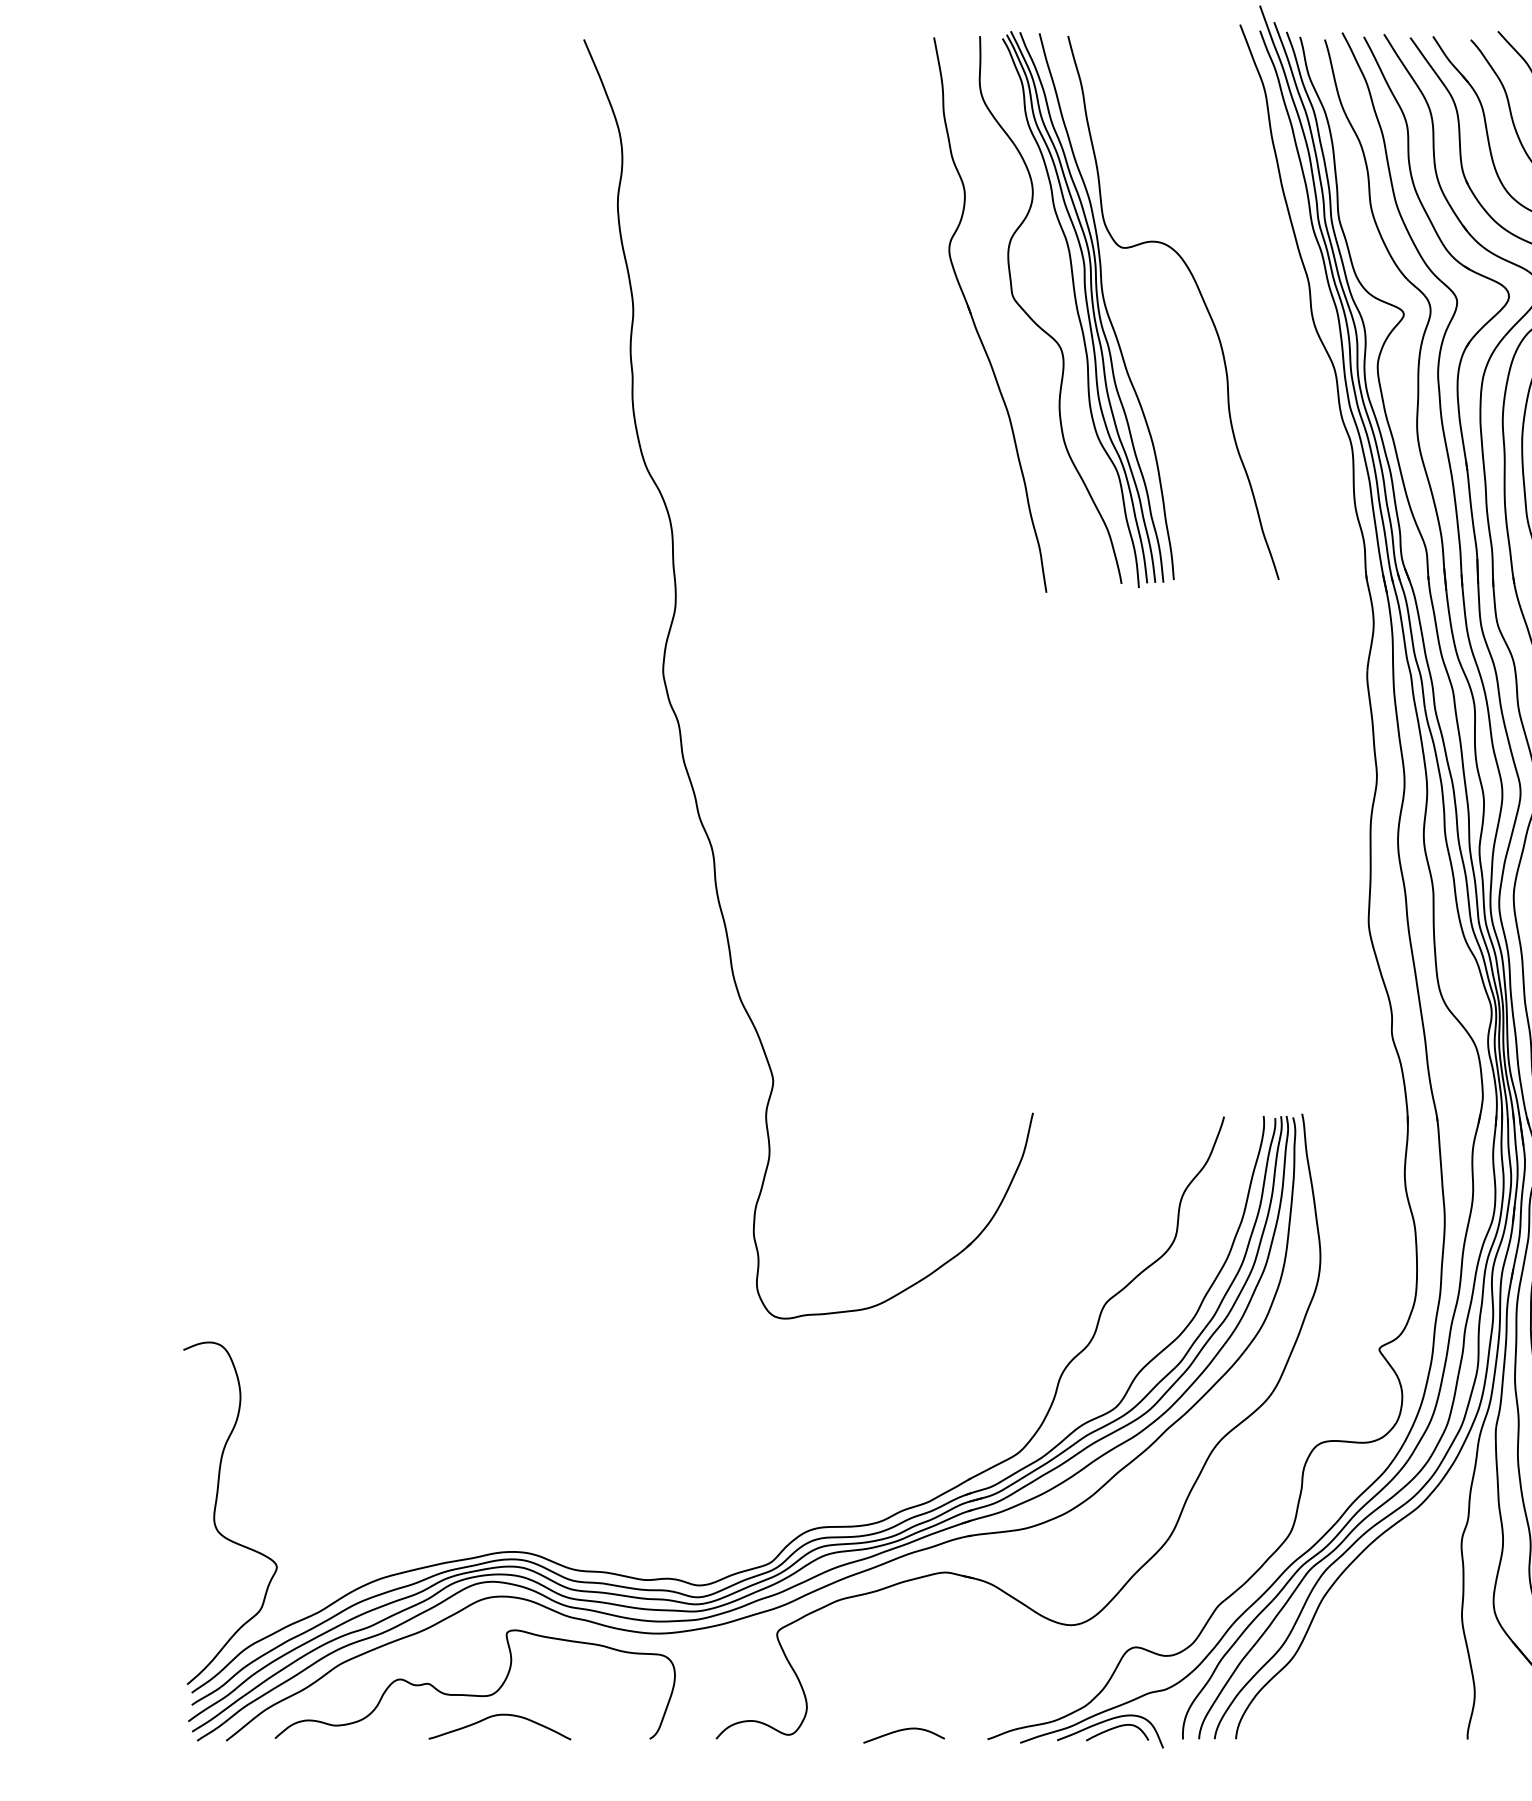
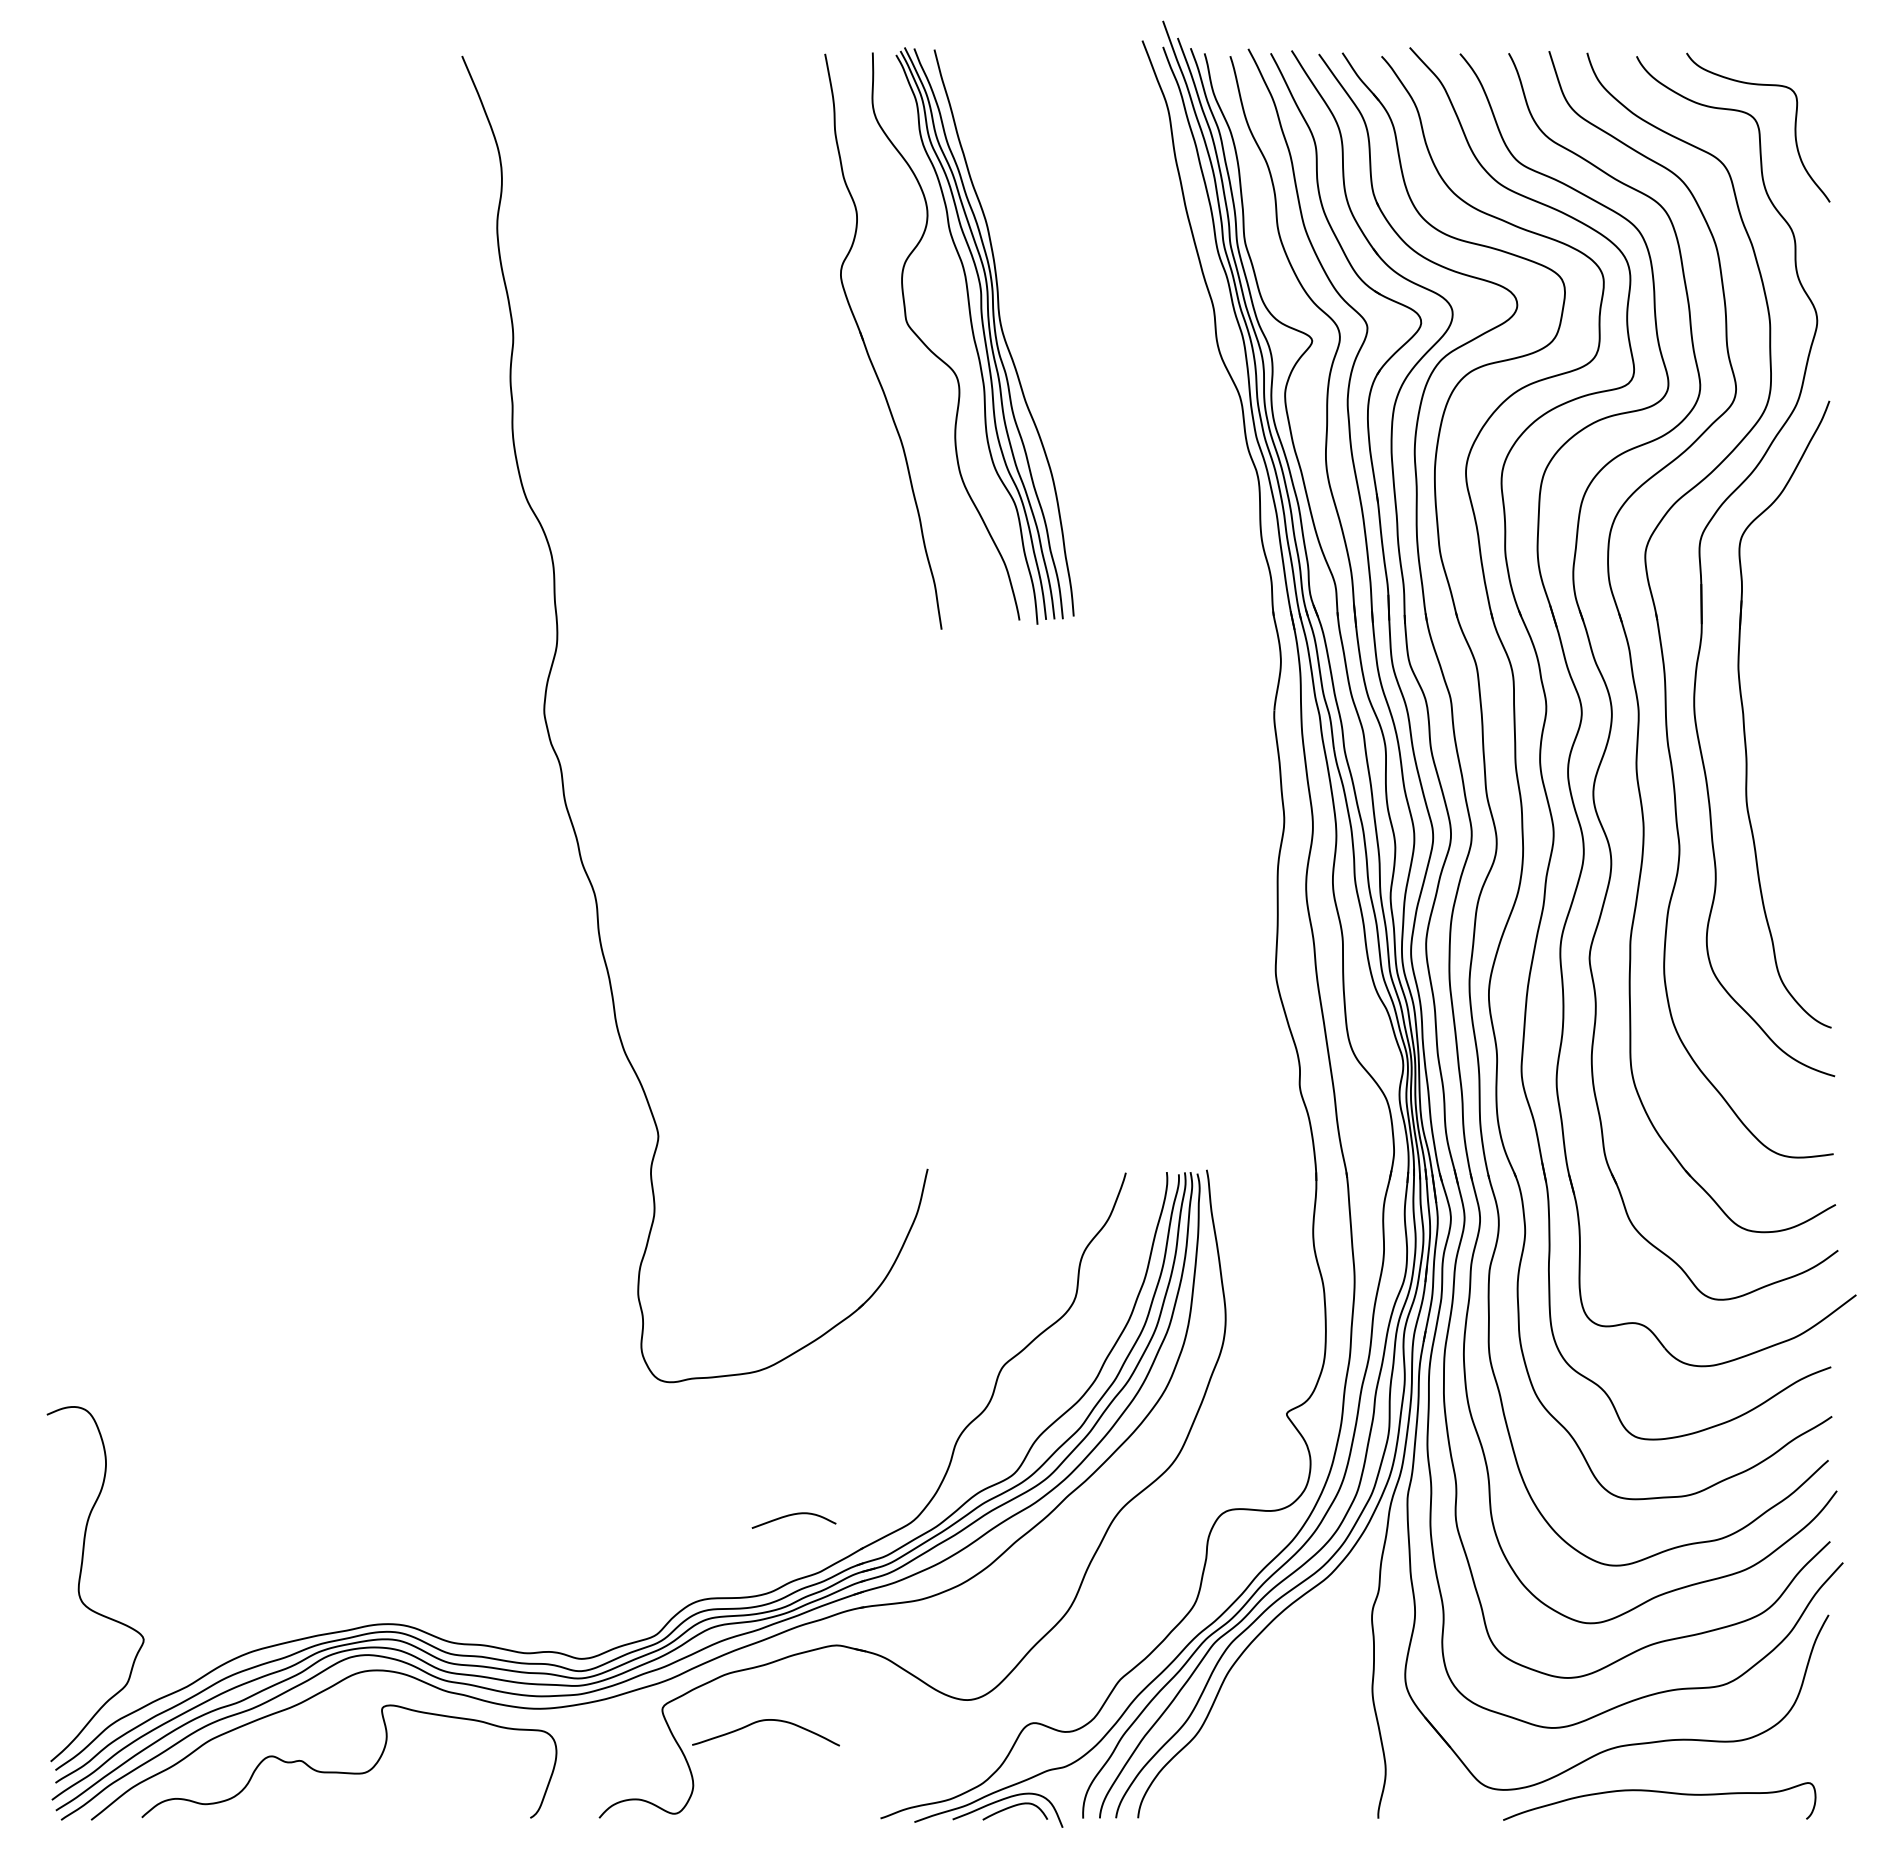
curve: (1199, 294) -> (1100, 320), removed
curve: (498, 1716) -> (764, 1721), moved
curve: (903, 1730) -> (793, 1515), moved

